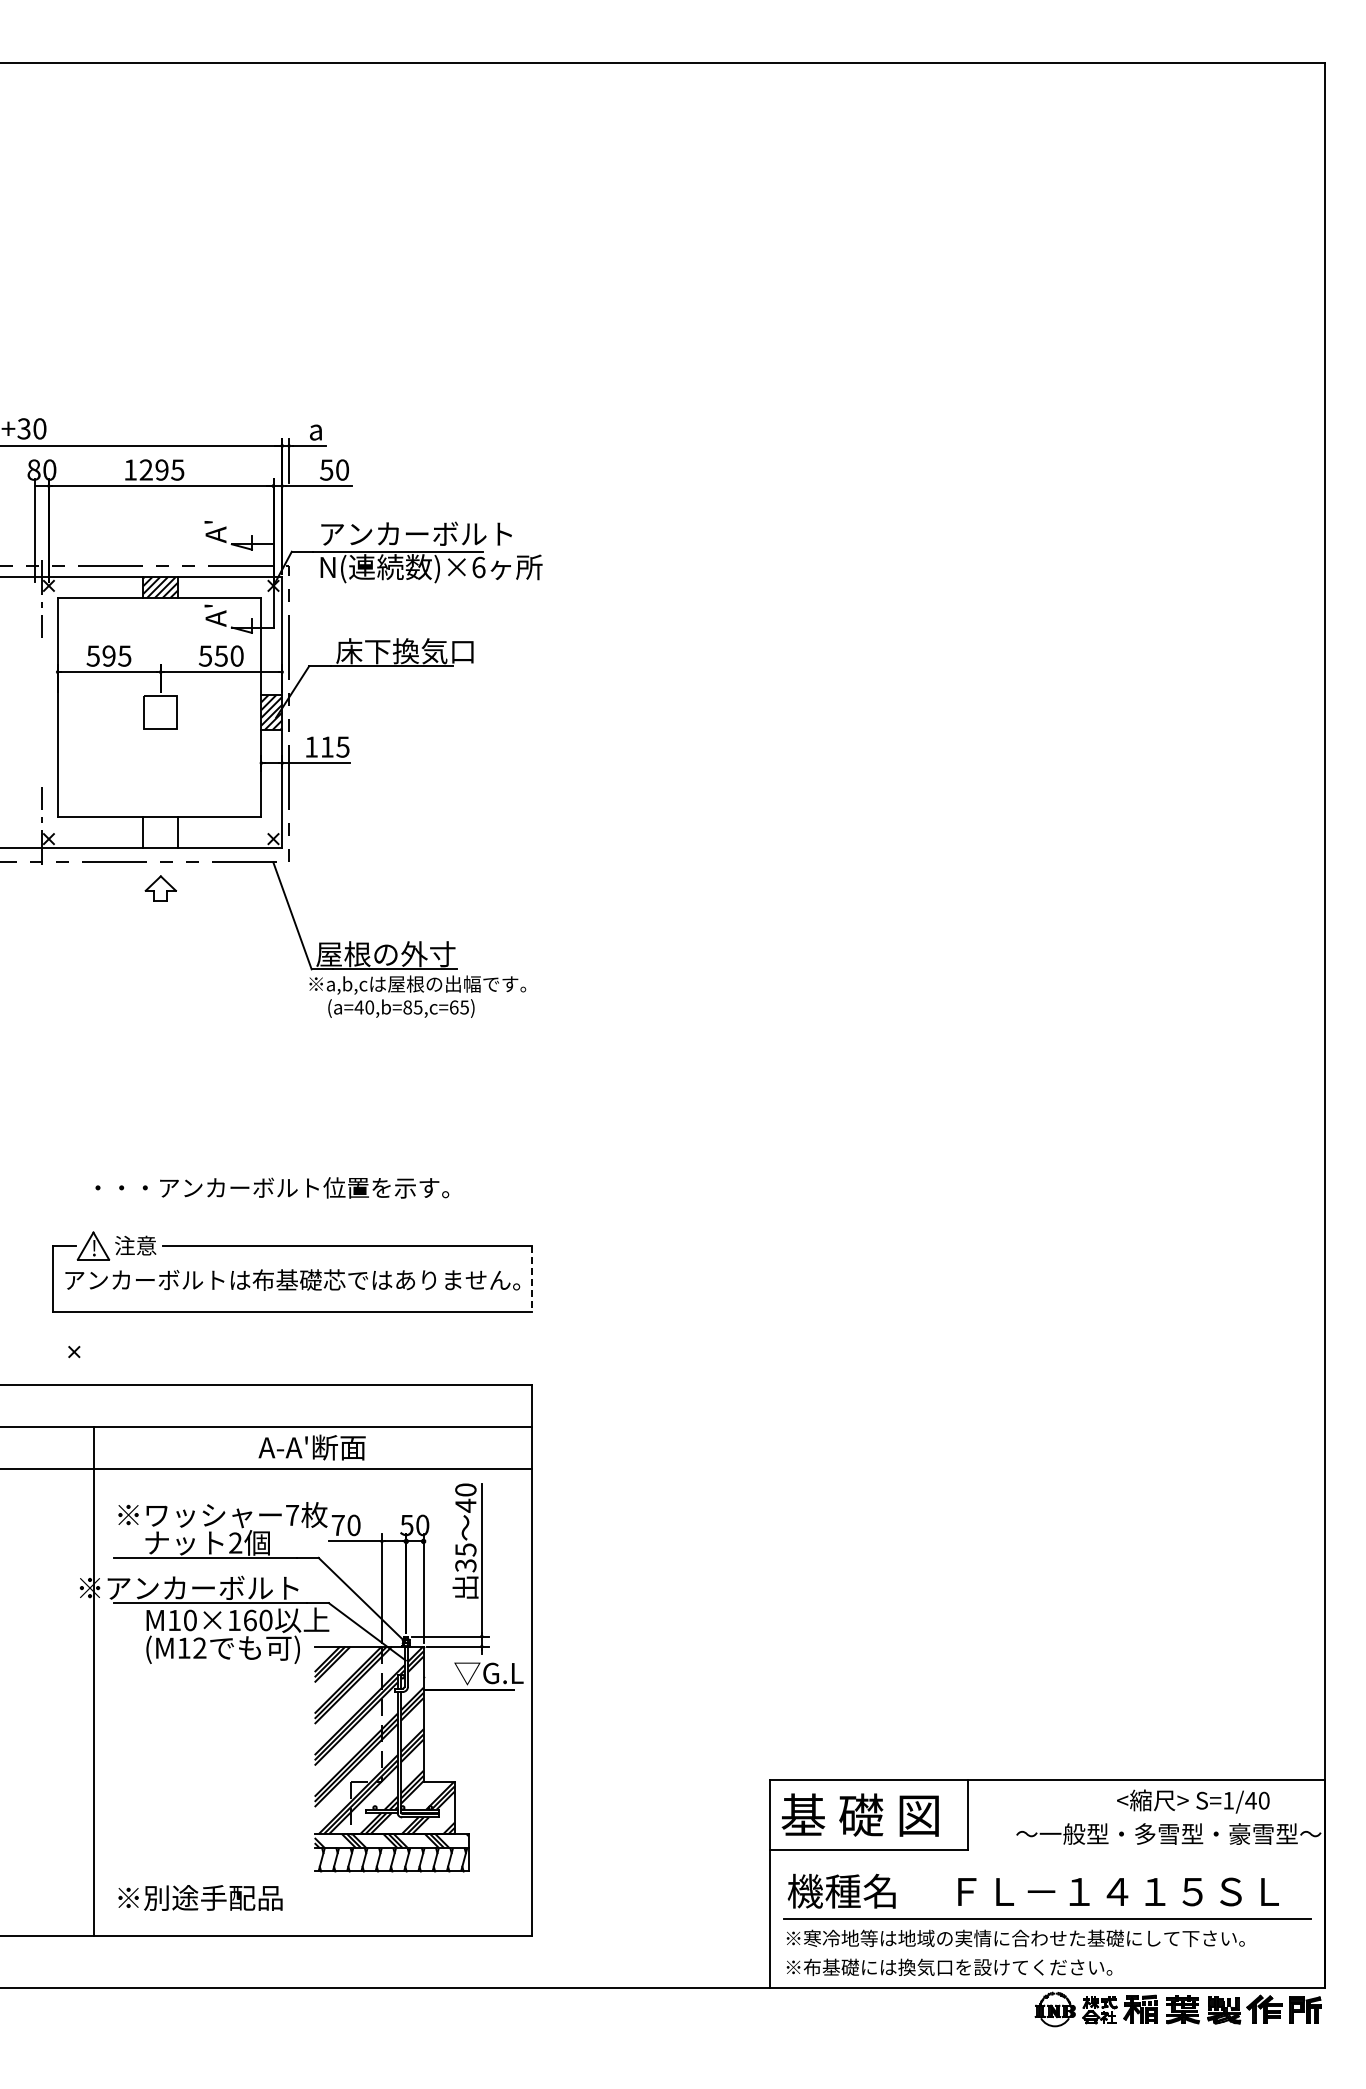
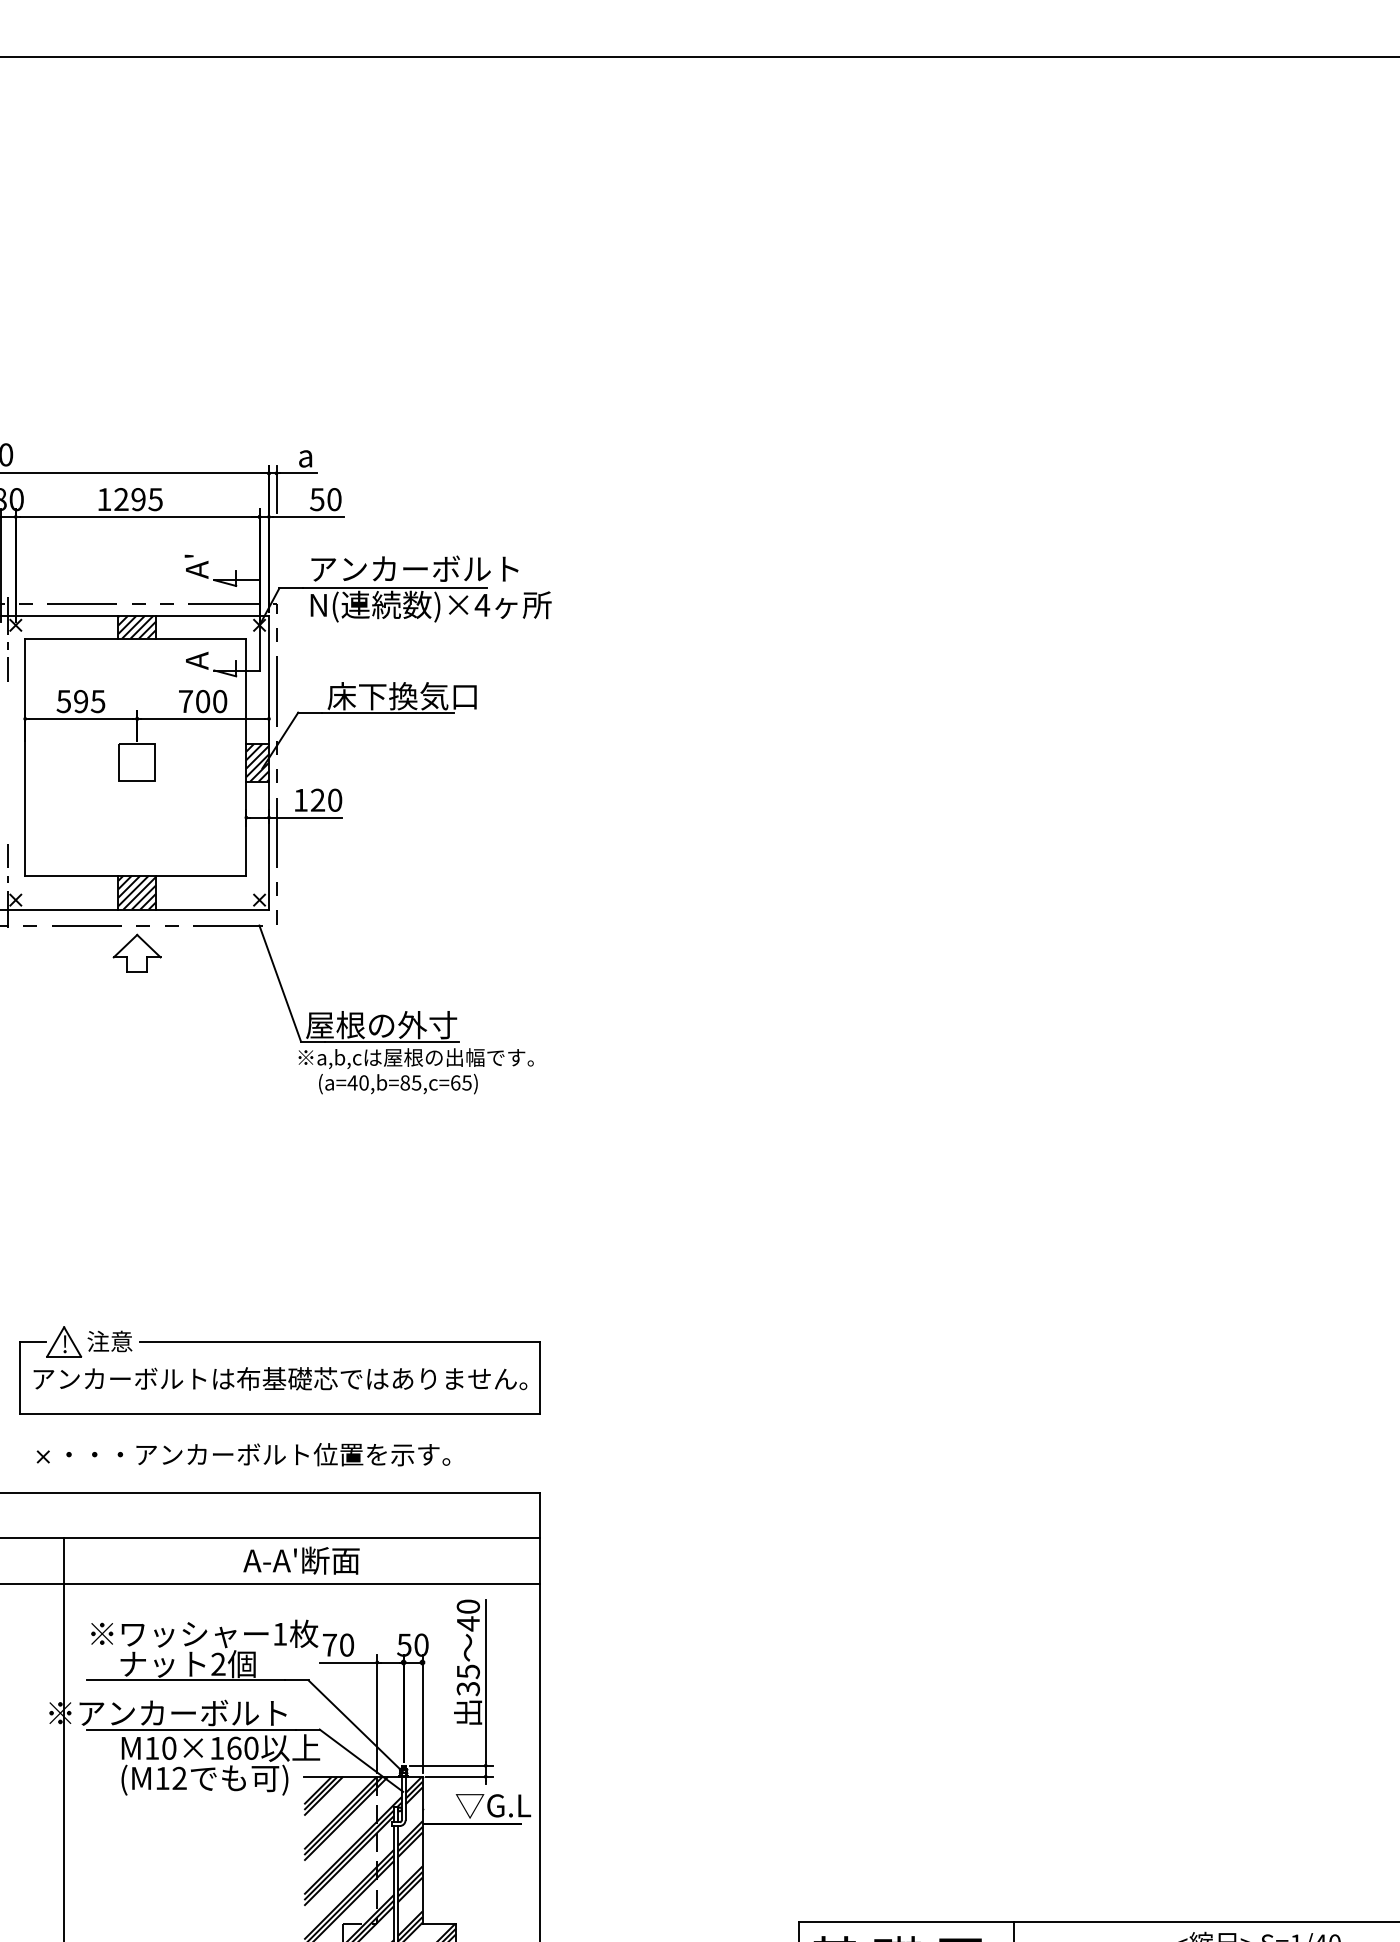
text: (478, 567) -> (482, 605), ×6 -> ×4
text: (208, 605) -> (189, 646), A' -> A
text: (212, 655) -> (193, 700), 550 -> 700
text: (334, 746) -> (325, 799), 115 -> 120
hatch: (160, 831) -> (136, 891), added
part: (160, 888) -> (136, 953), size x1.43
text: (272, 1187) -> (258, 1454), moved
line: (532, 1279) -> (540, 1378), dashed -> solid
text: (292, 1515) -> (280, 1634), 7 -> 1

